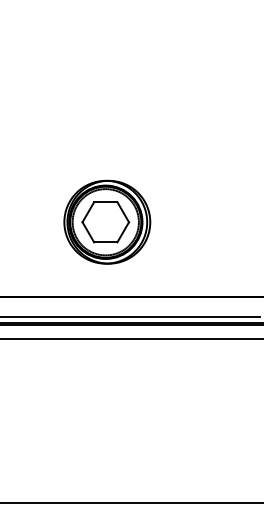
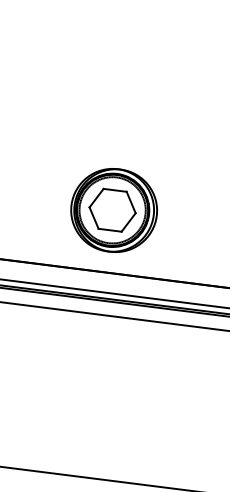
part: (107, 221) -> (114, 209), moved

